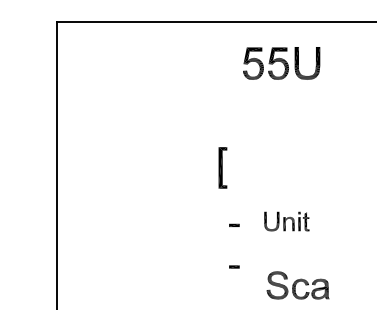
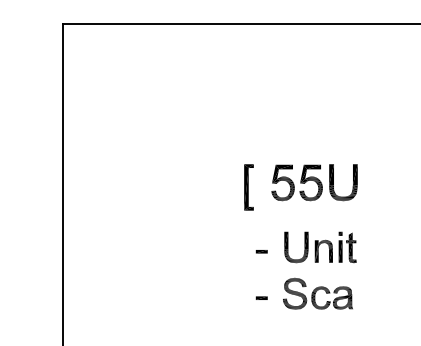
part: (281, 63) -> (314, 182), moved
part: (286, 221) -> (320, 247), size x1.43
part: (297, 285) -> (317, 293), moved

